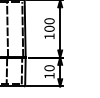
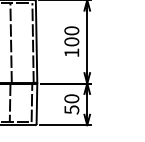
text: (49, 75) -> (71, 109), 10 -> 50

